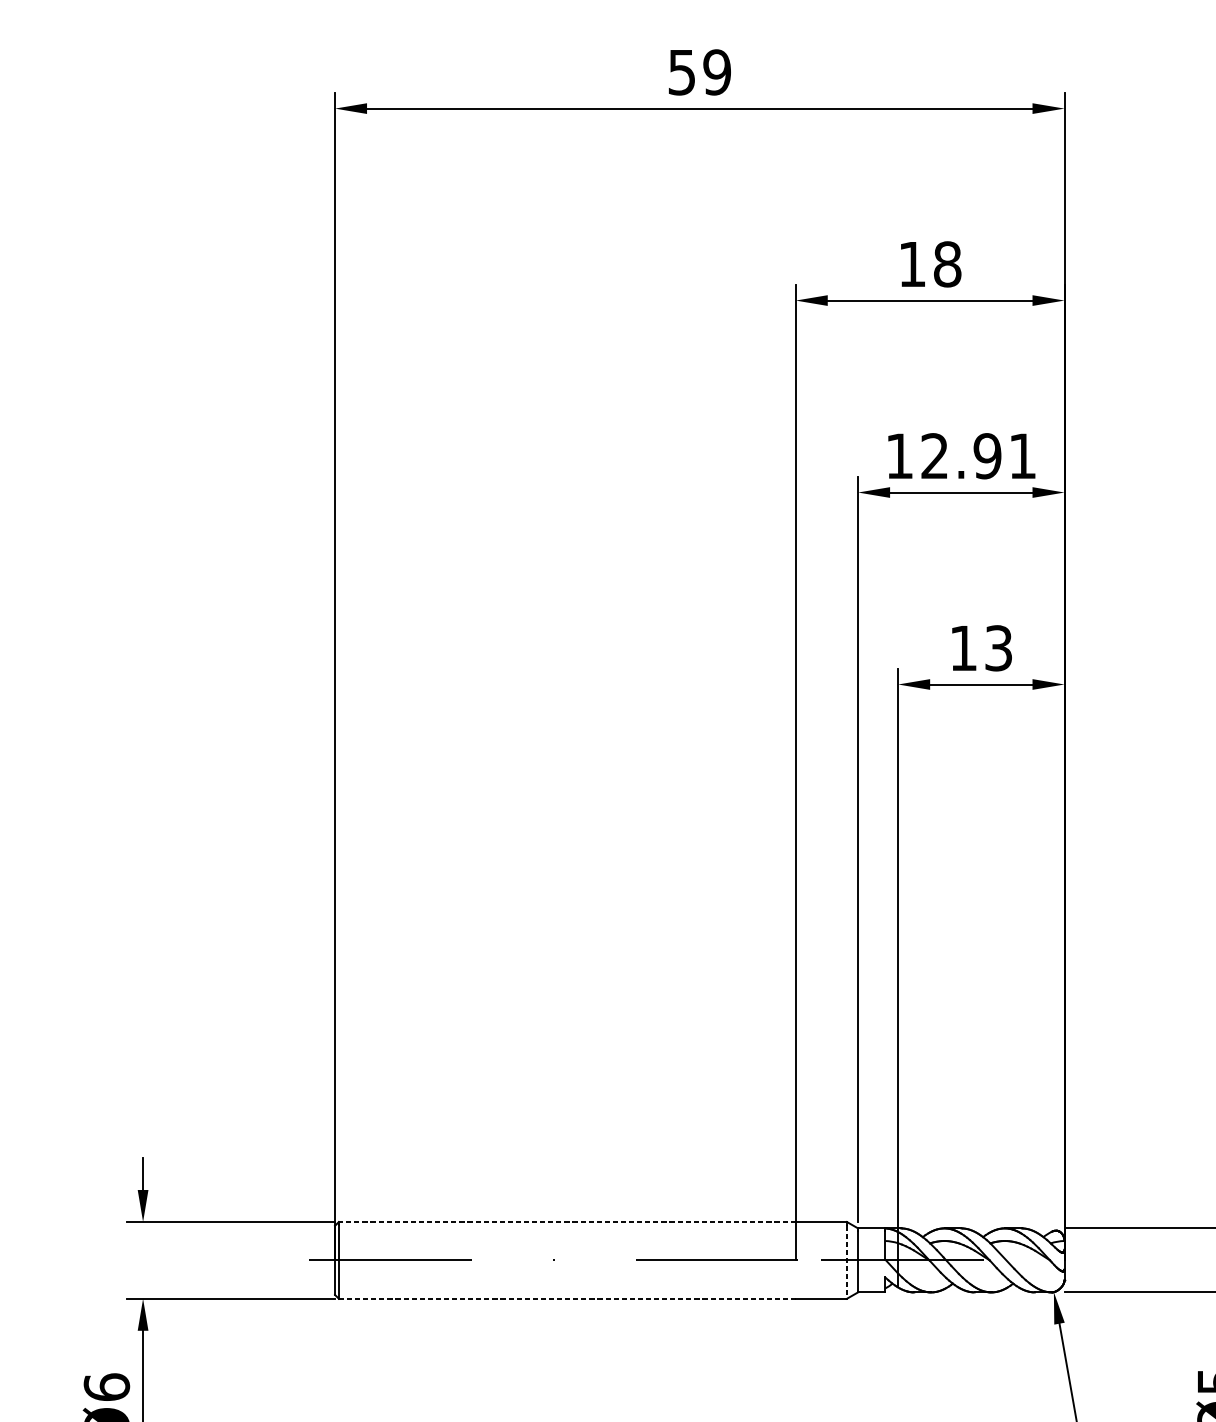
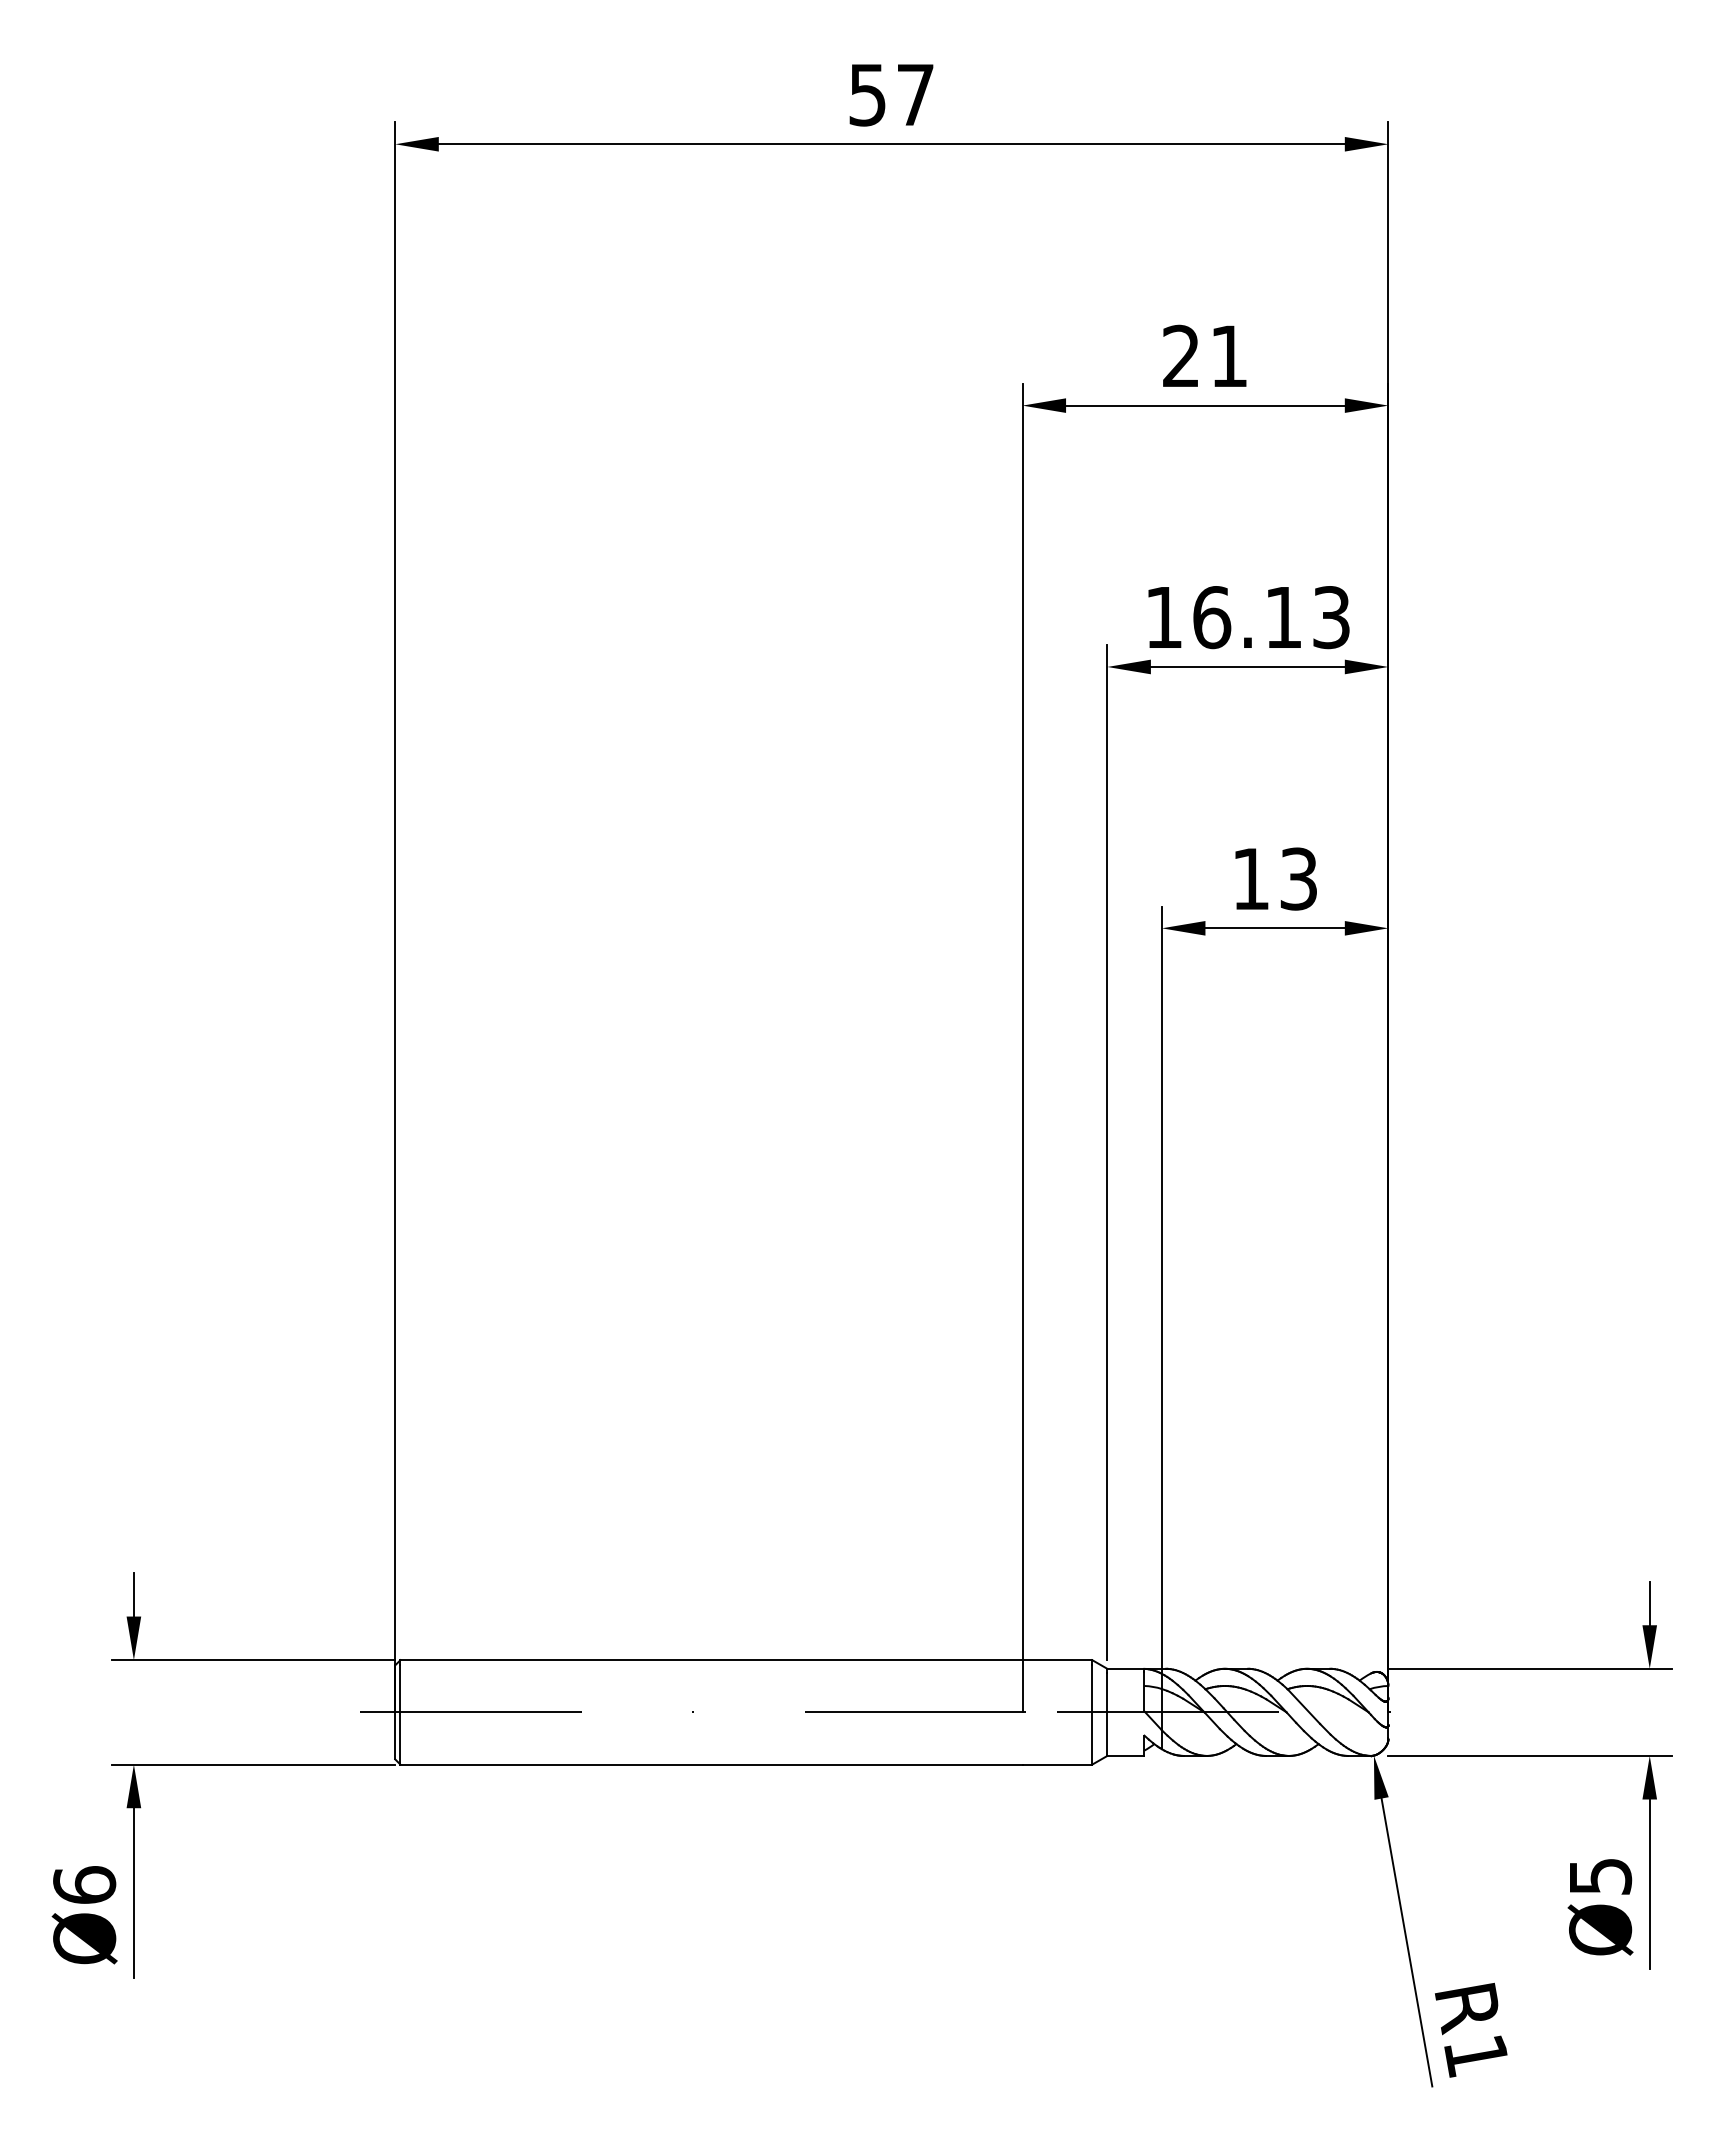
text: (717, 72) -> (915, 94), 59 -> 57
text: (930, 263) -> (1205, 355), 18 -> 21
text: (978, 456) -> (1271, 617), 12.91 -> 16.13
line: (567, 1222) -> (711, 1660), dashed -> solid
line: (847, 1261) -> (1092, 1714), dashed -> solid
line: (568, 1298) -> (712, 1764), dashed -> solid

